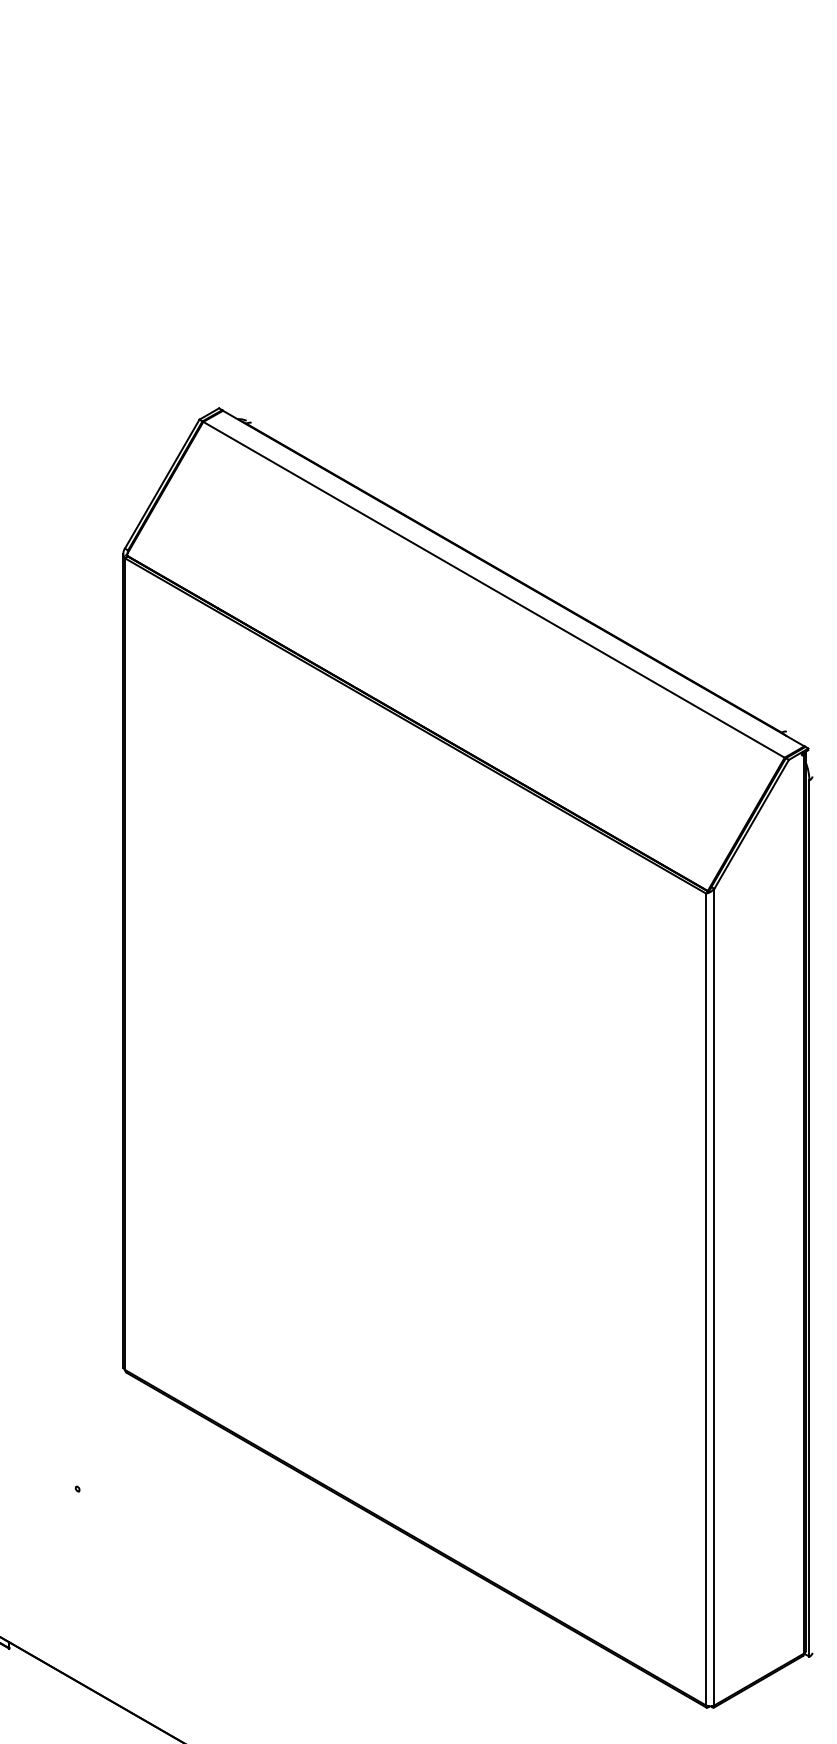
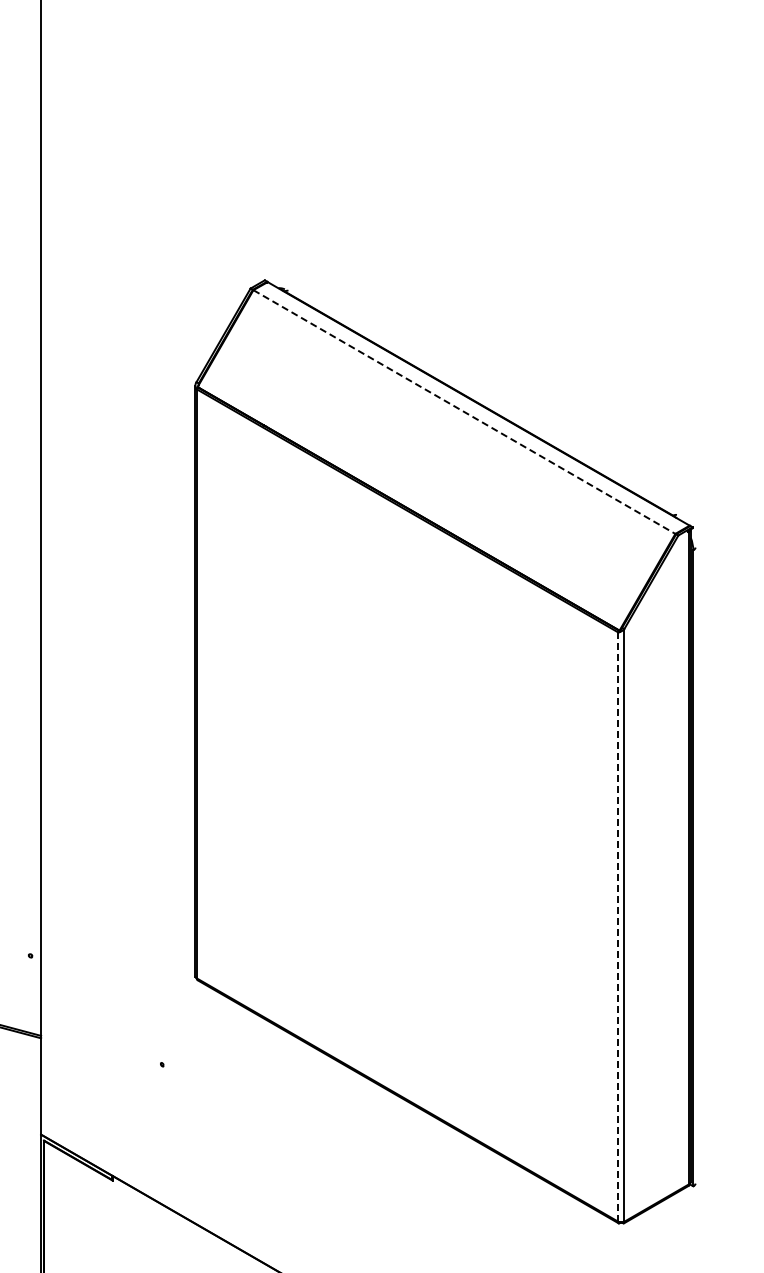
line: (494, 590) -> (464, 412), solid -> dashed
line: (706, 1300) -> (618, 927), solid -> dashed

